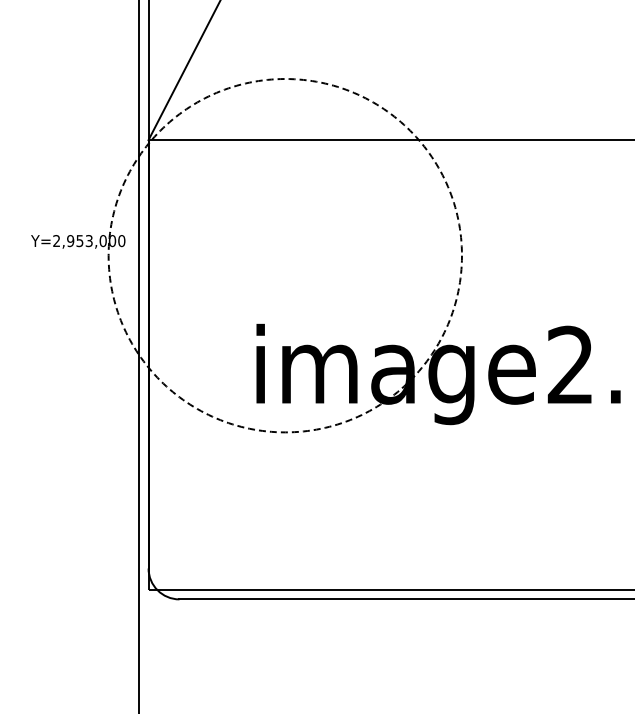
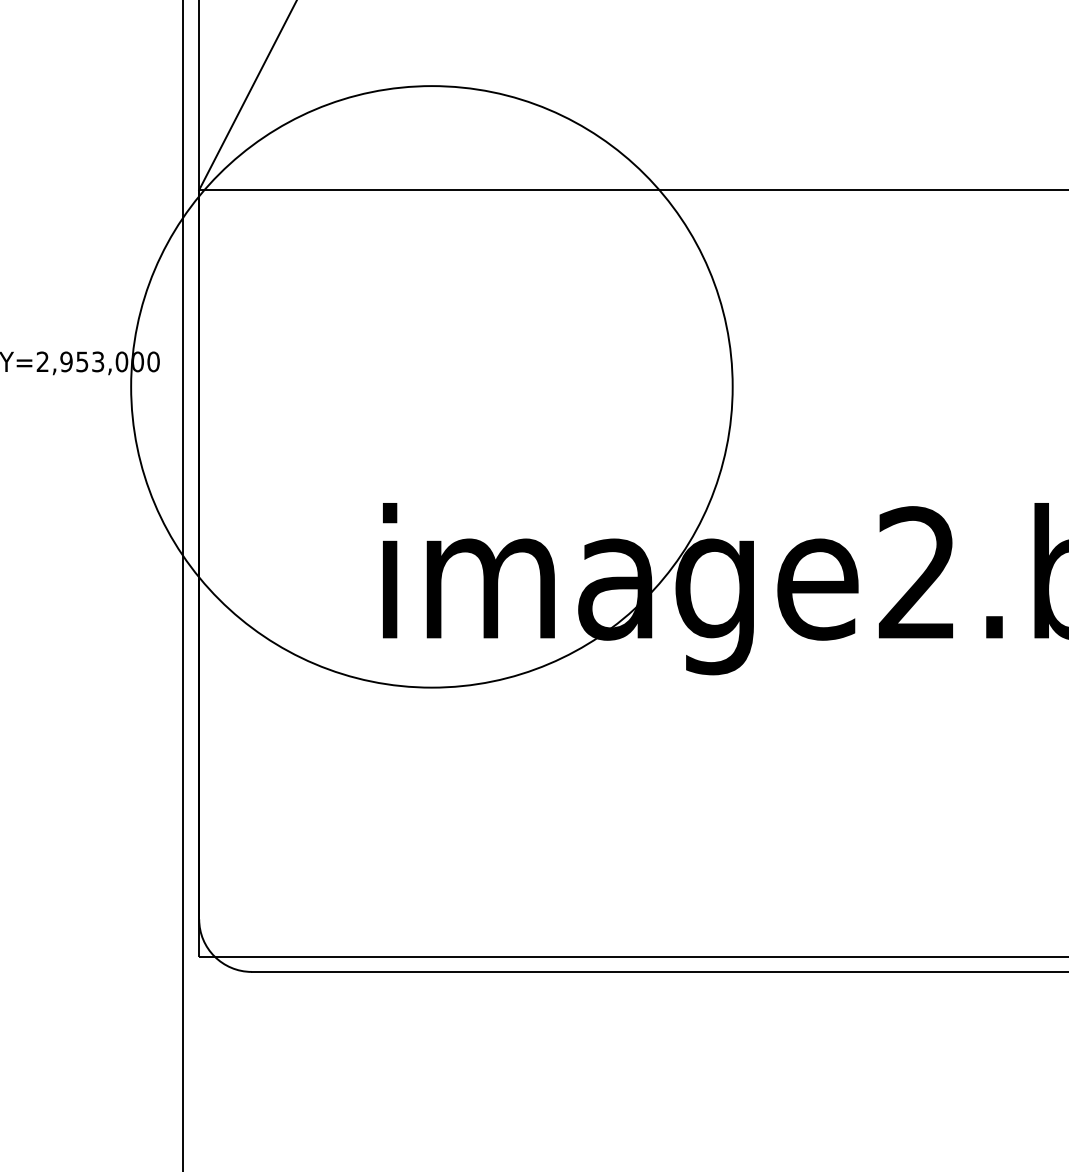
circle: (284, 255) -> (430, 386), dashed -> solid

